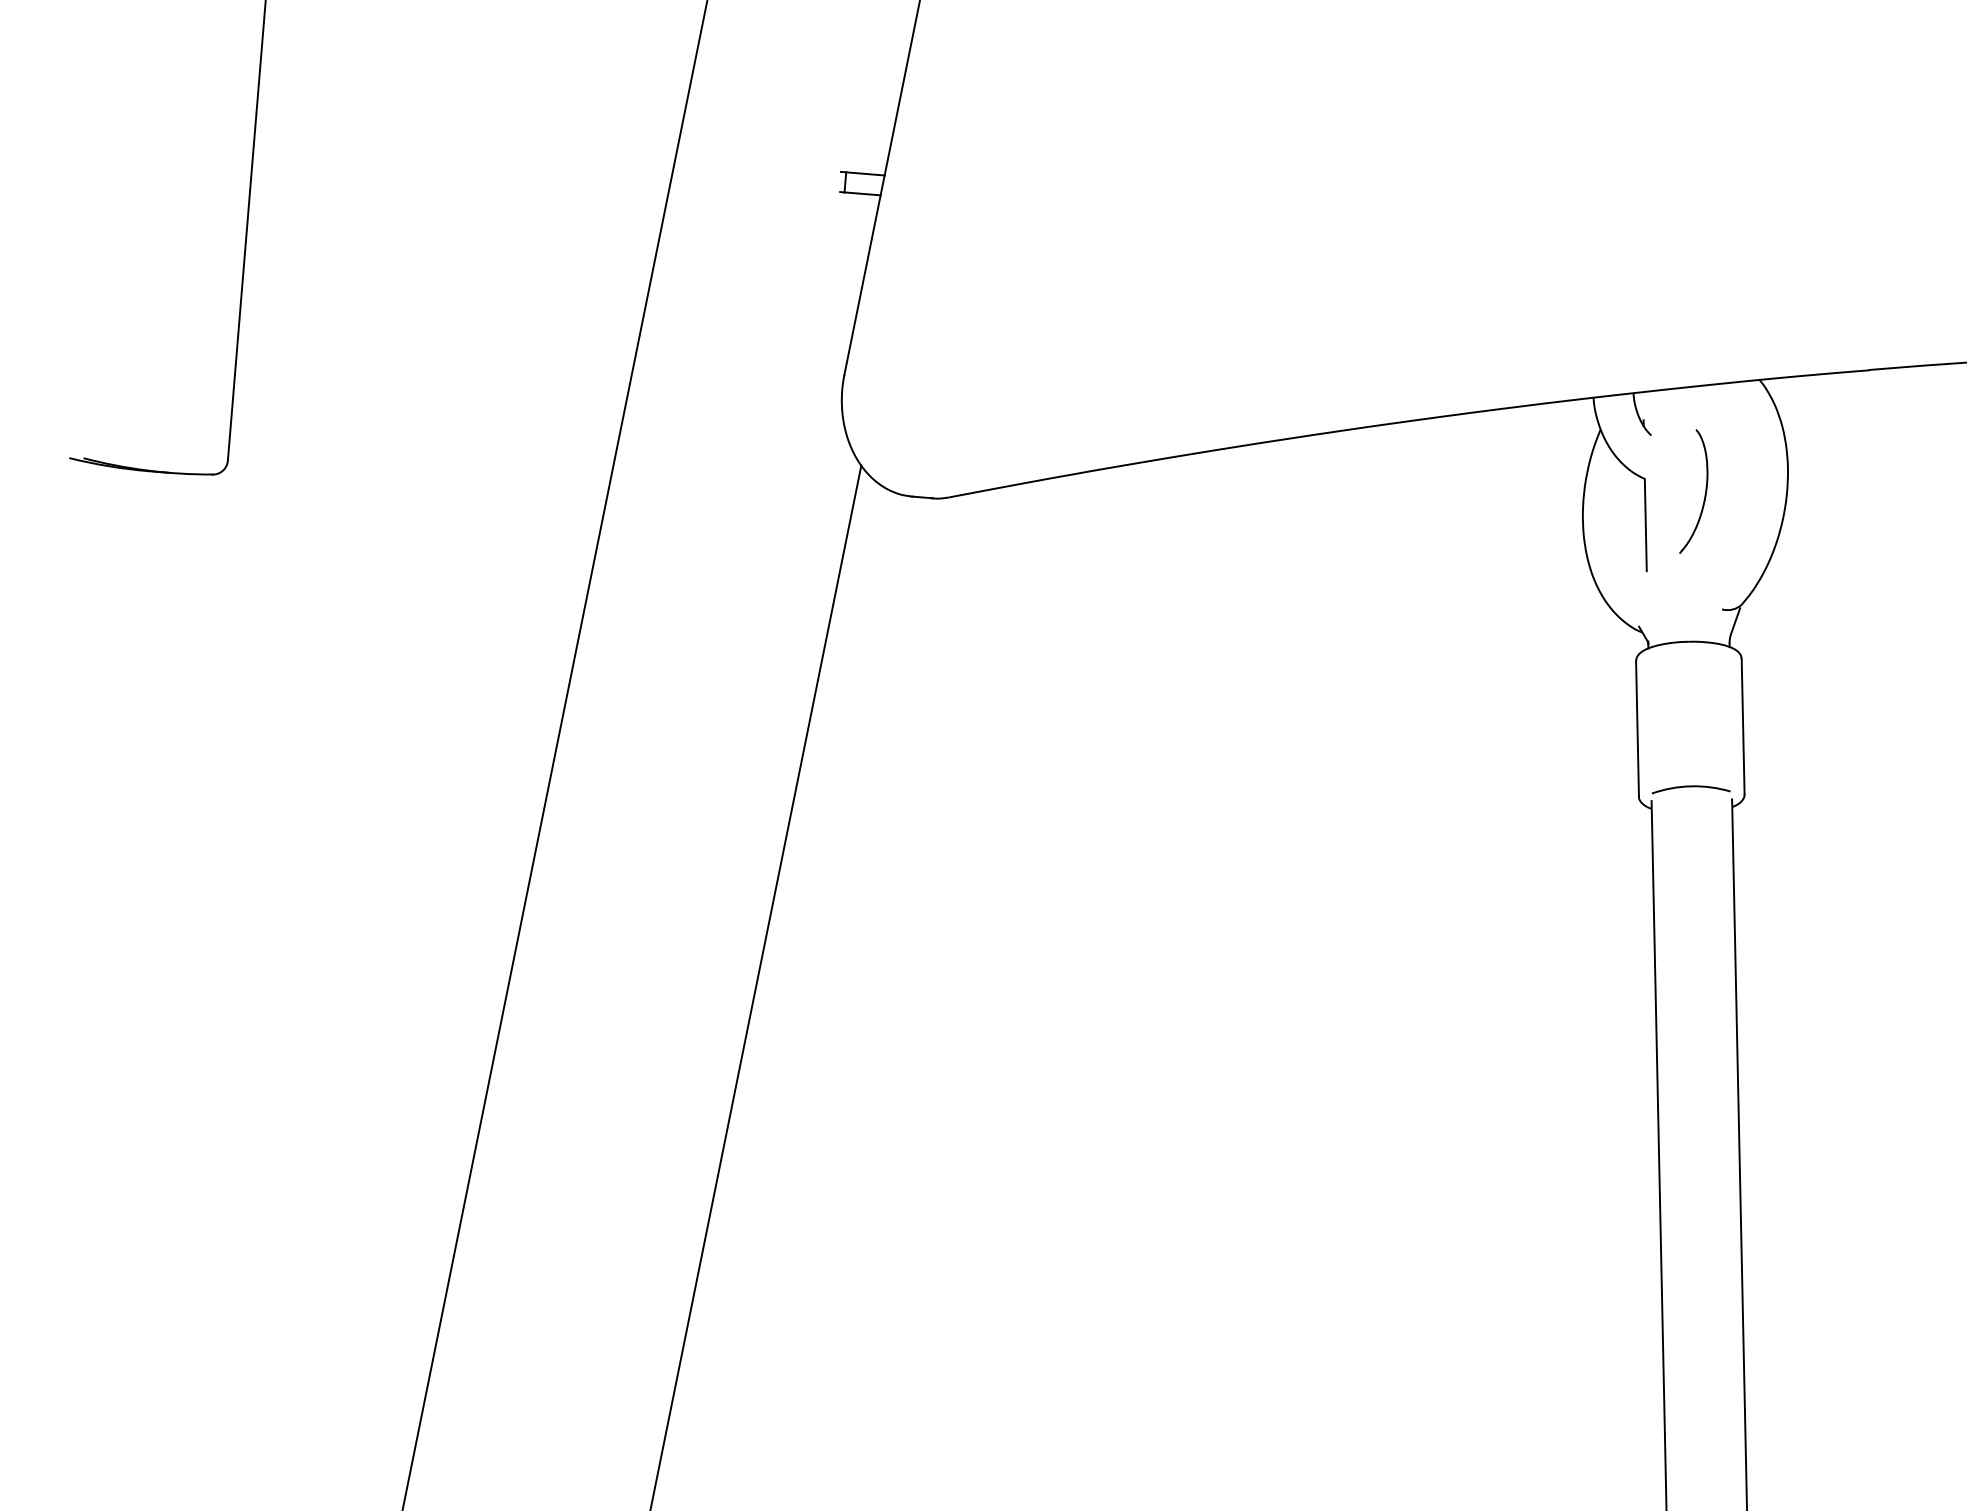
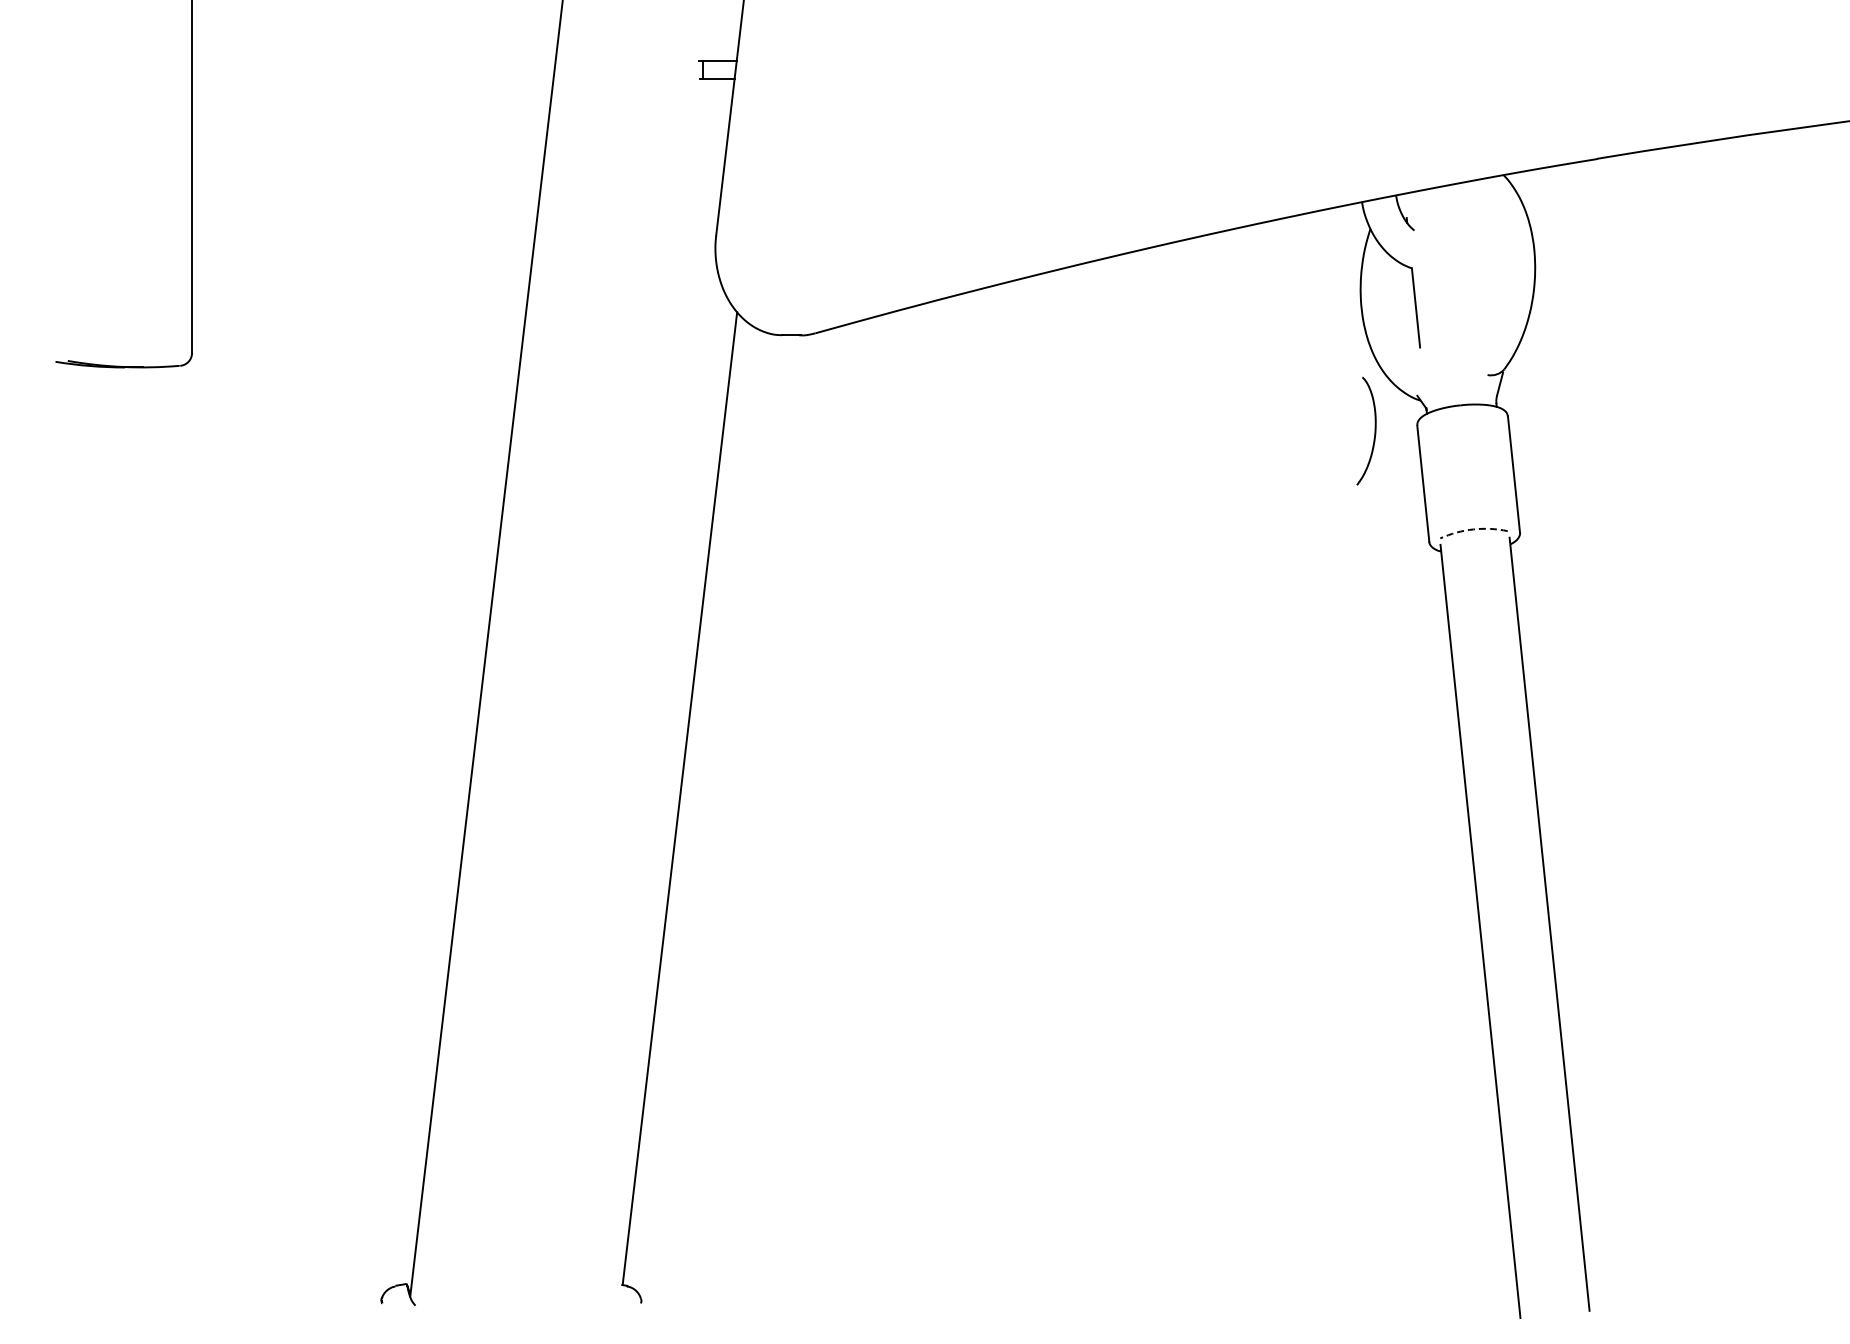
part: (1704, 492) -> (1374, 430), moved
arc: (1691, 786) -> (1473, 529), solid -> dashed

